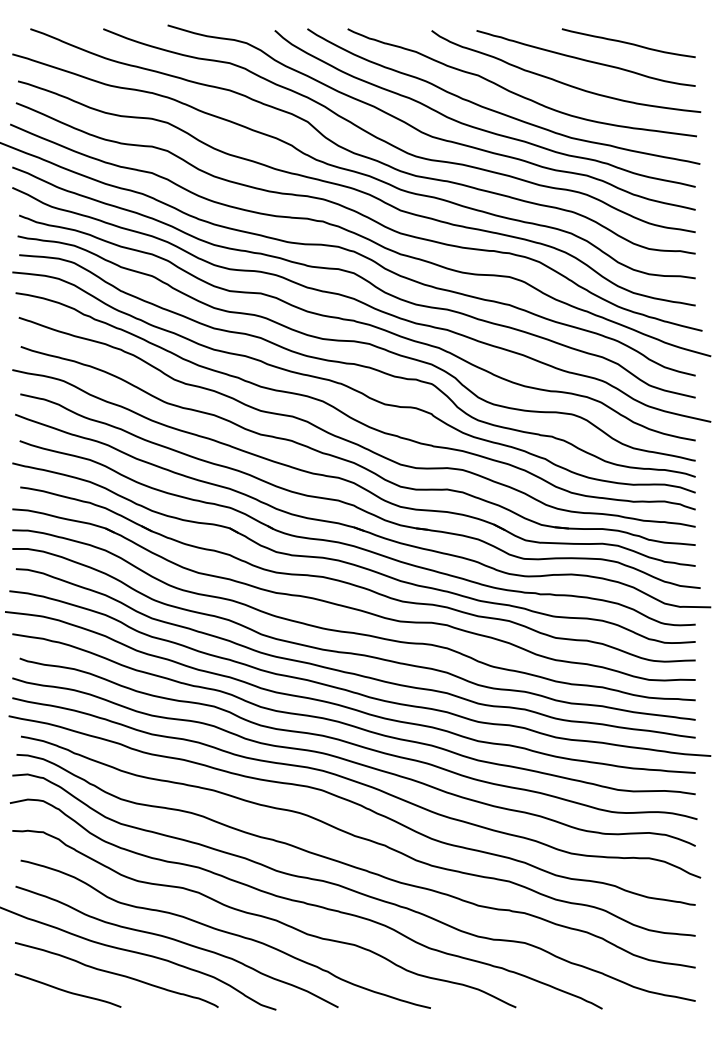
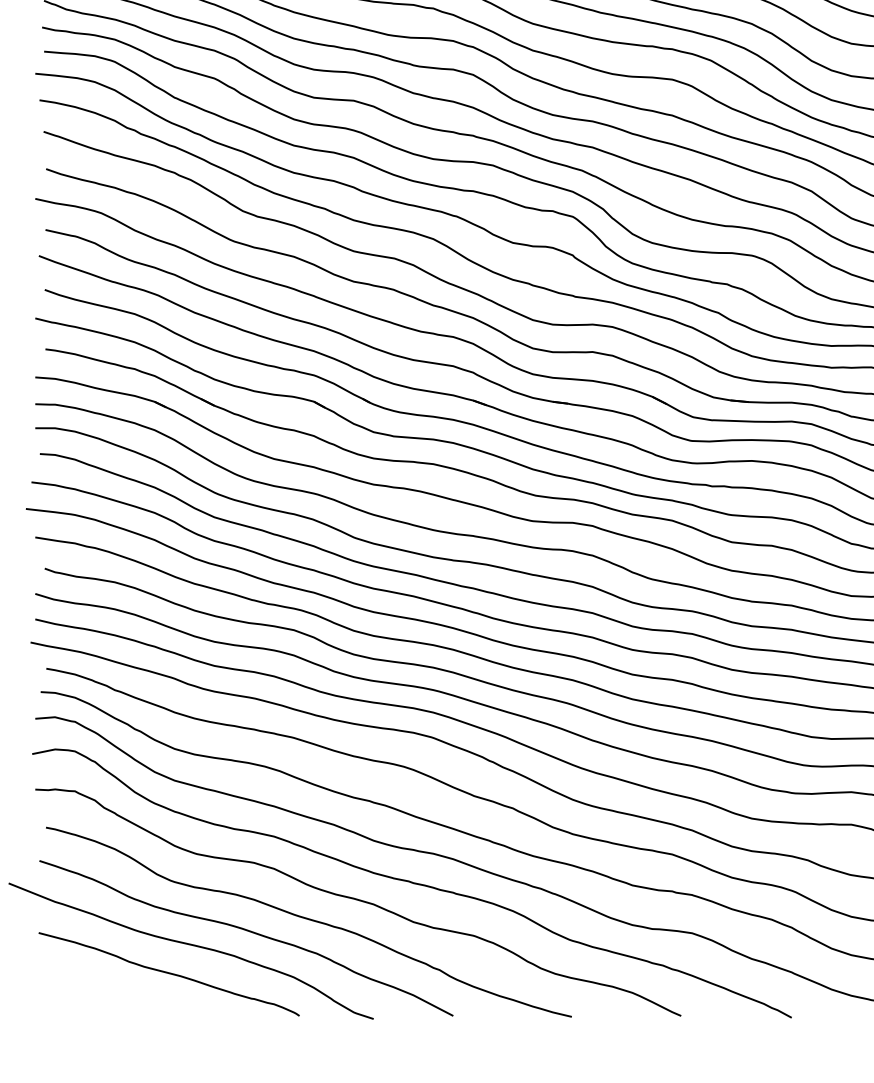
curve: (67, 990) -> (106, 994), removed

